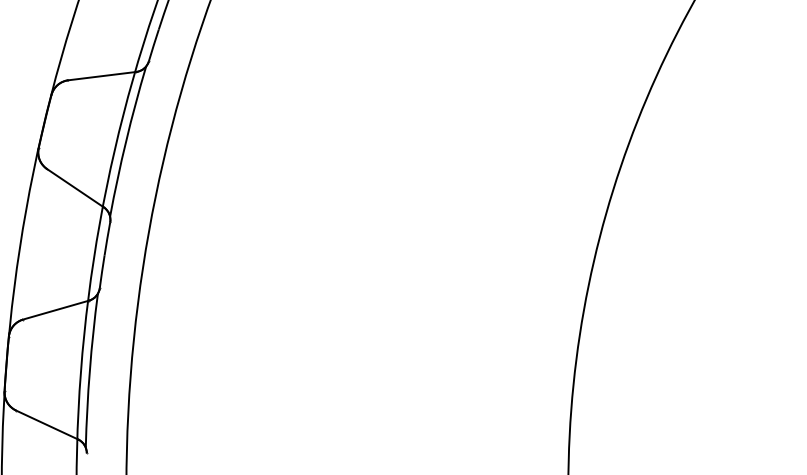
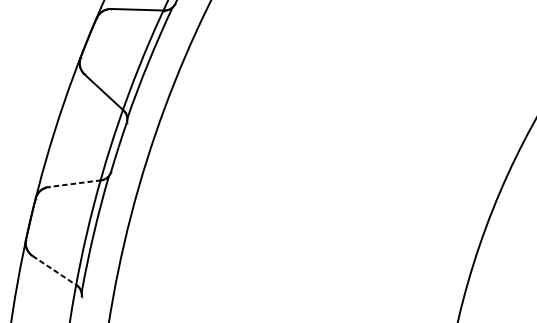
line: (55, 310) -> (74, 183), solid -> dashed
line: (47, 425) -> (54, 271), solid -> dashed

